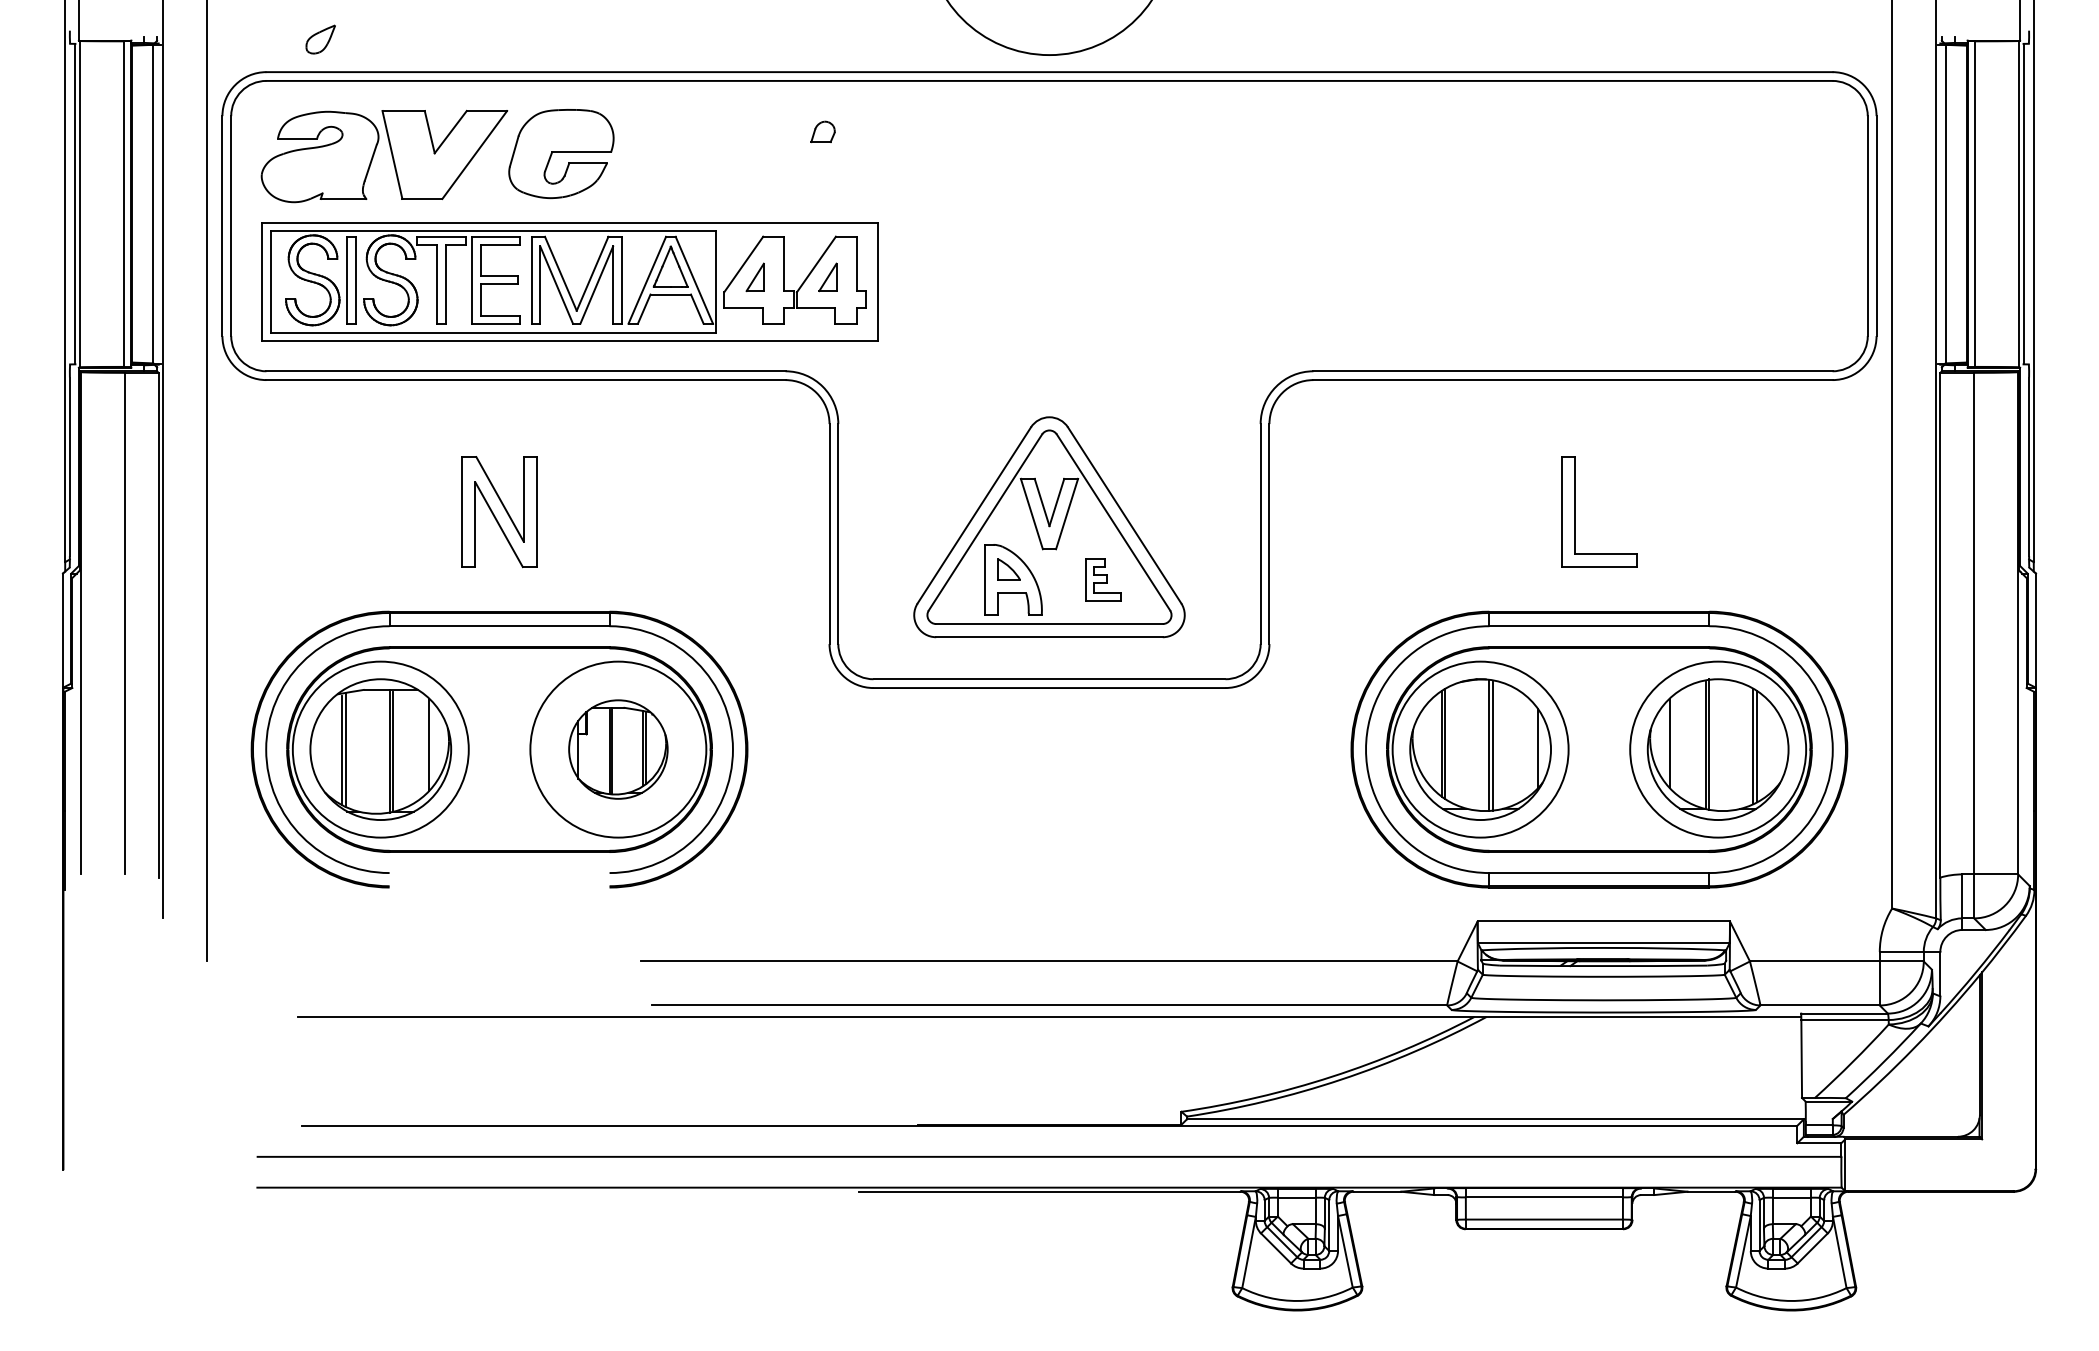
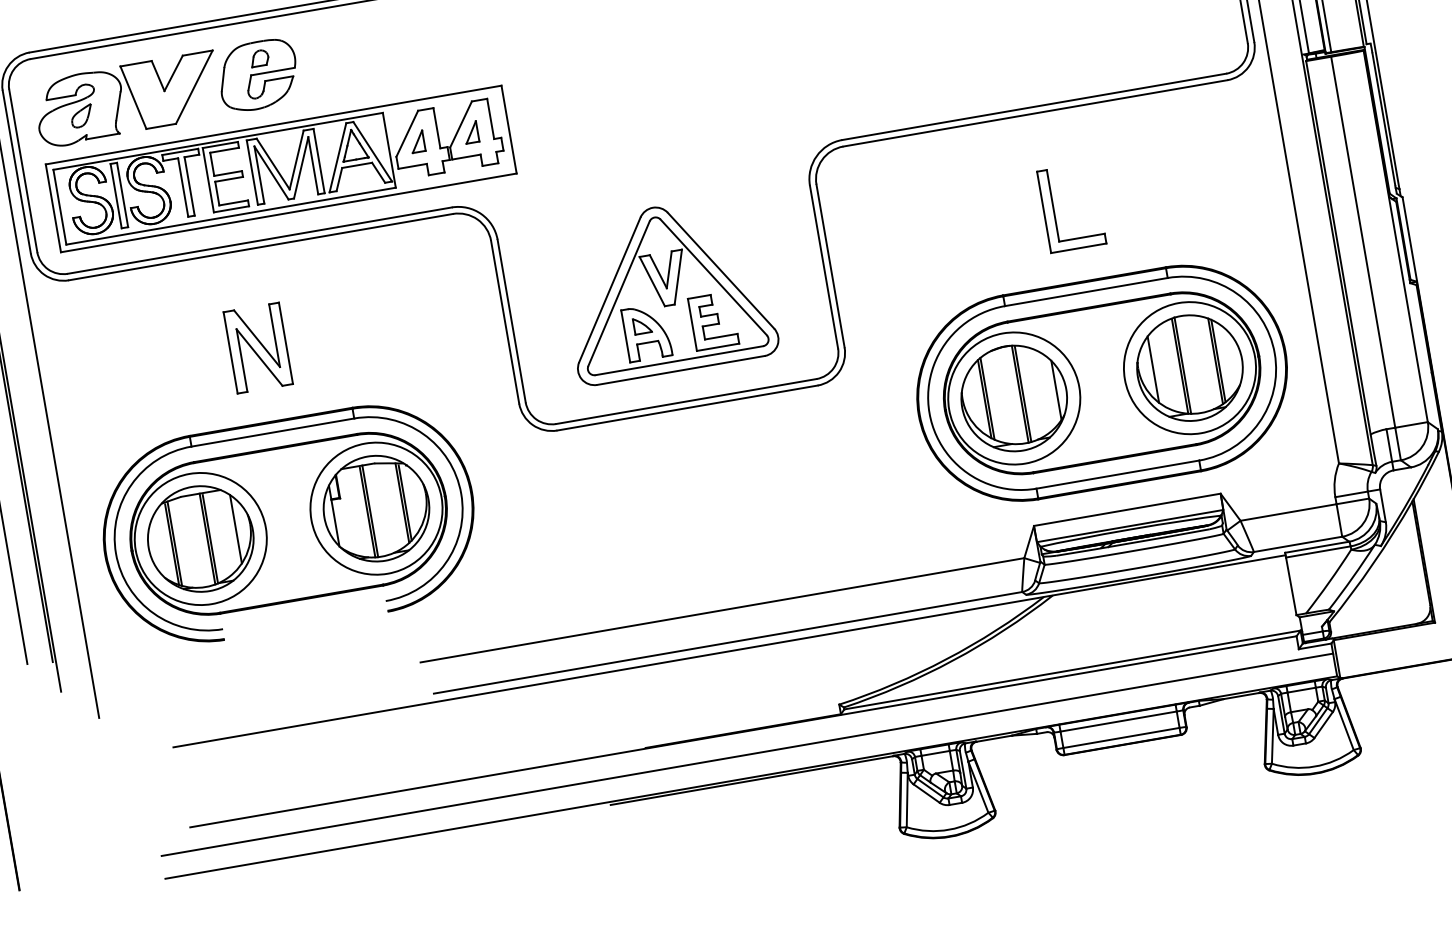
part: (320, 39) -> (81, 116), moved
part: (822, 131) -> (259, 58), moved
part: (1103, 579) -> (713, 320), size x1.67
part: (618, 749) -> (376, 508), size x1.43

